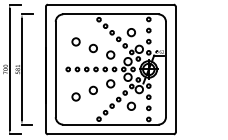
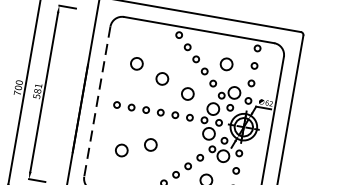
line: (55, 69) -> (96, 101), solid -> dashed
circle: (110, 83) -> (179, 138), removed

